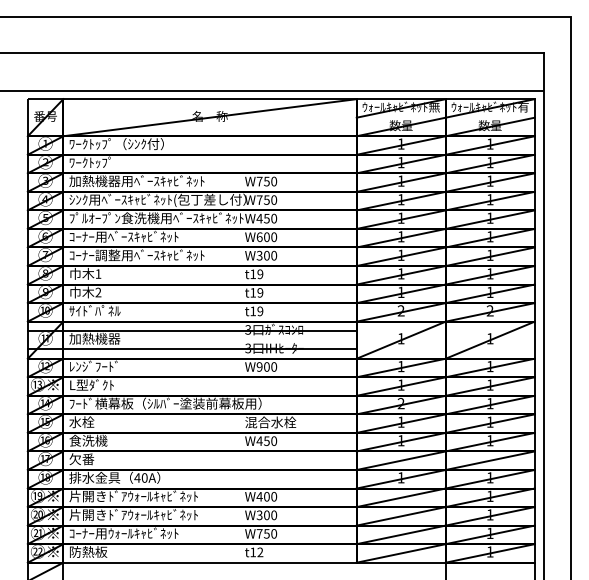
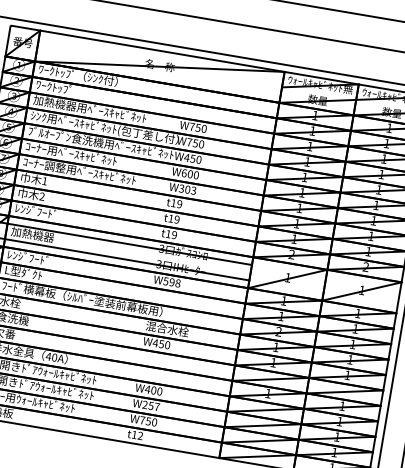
text: (274, 255) -> (194, 190), W300 -> W303
text: (94, 310) -> (36, 211), ｻｲﾄﾞﾊﾟﾈﾙ -> ﾚﾝｼﾞﾌｰﾄﾞ
text: (266, 366) -> (171, 281), W900 -> W598
text: (266, 515) -> (150, 406), W300 -> W257

